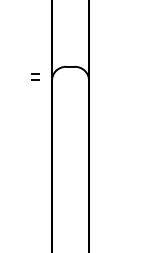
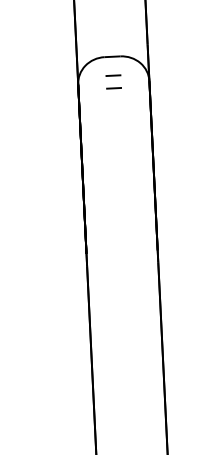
part: (35, 76) -> (113, 81), moved

